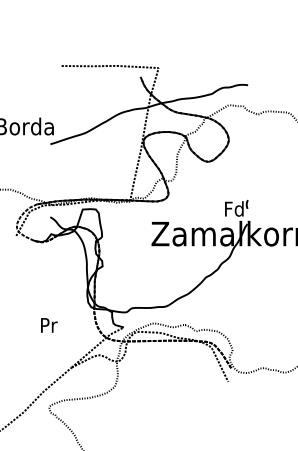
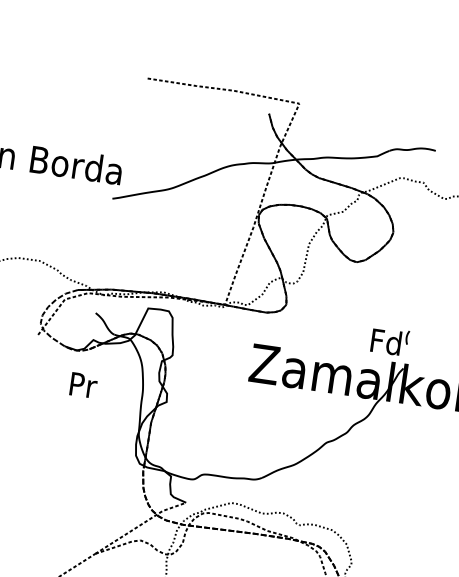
text: (49, 325) -> (83, 385), moved

